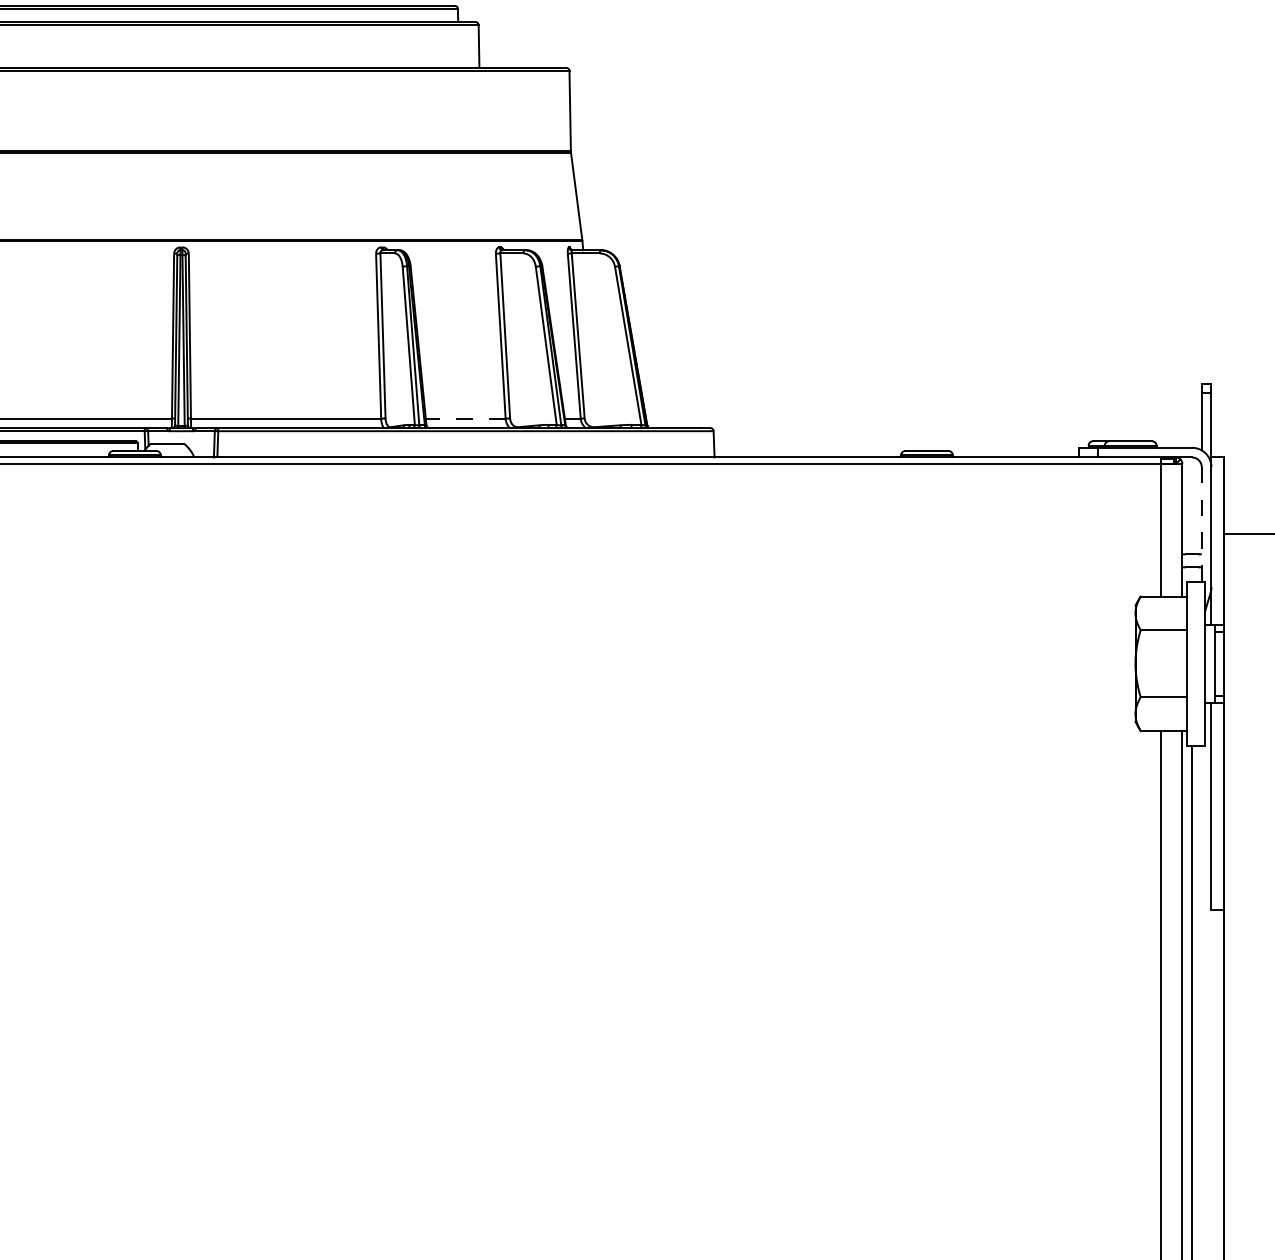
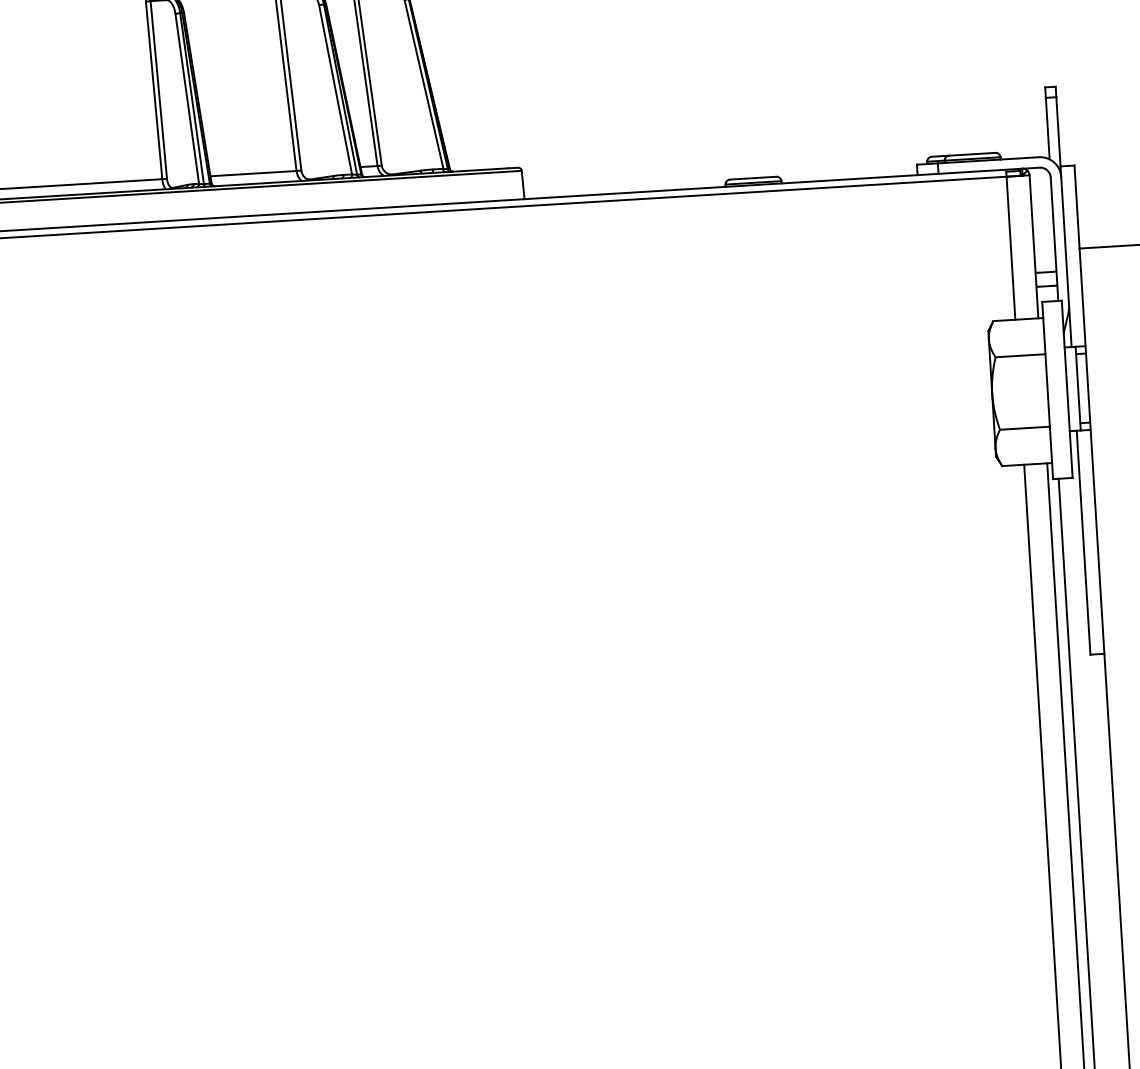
line: (465, 418) -> (253, 173), dashed -> solid
line: (1201, 523) -> (1054, 238), dashed -> solid

